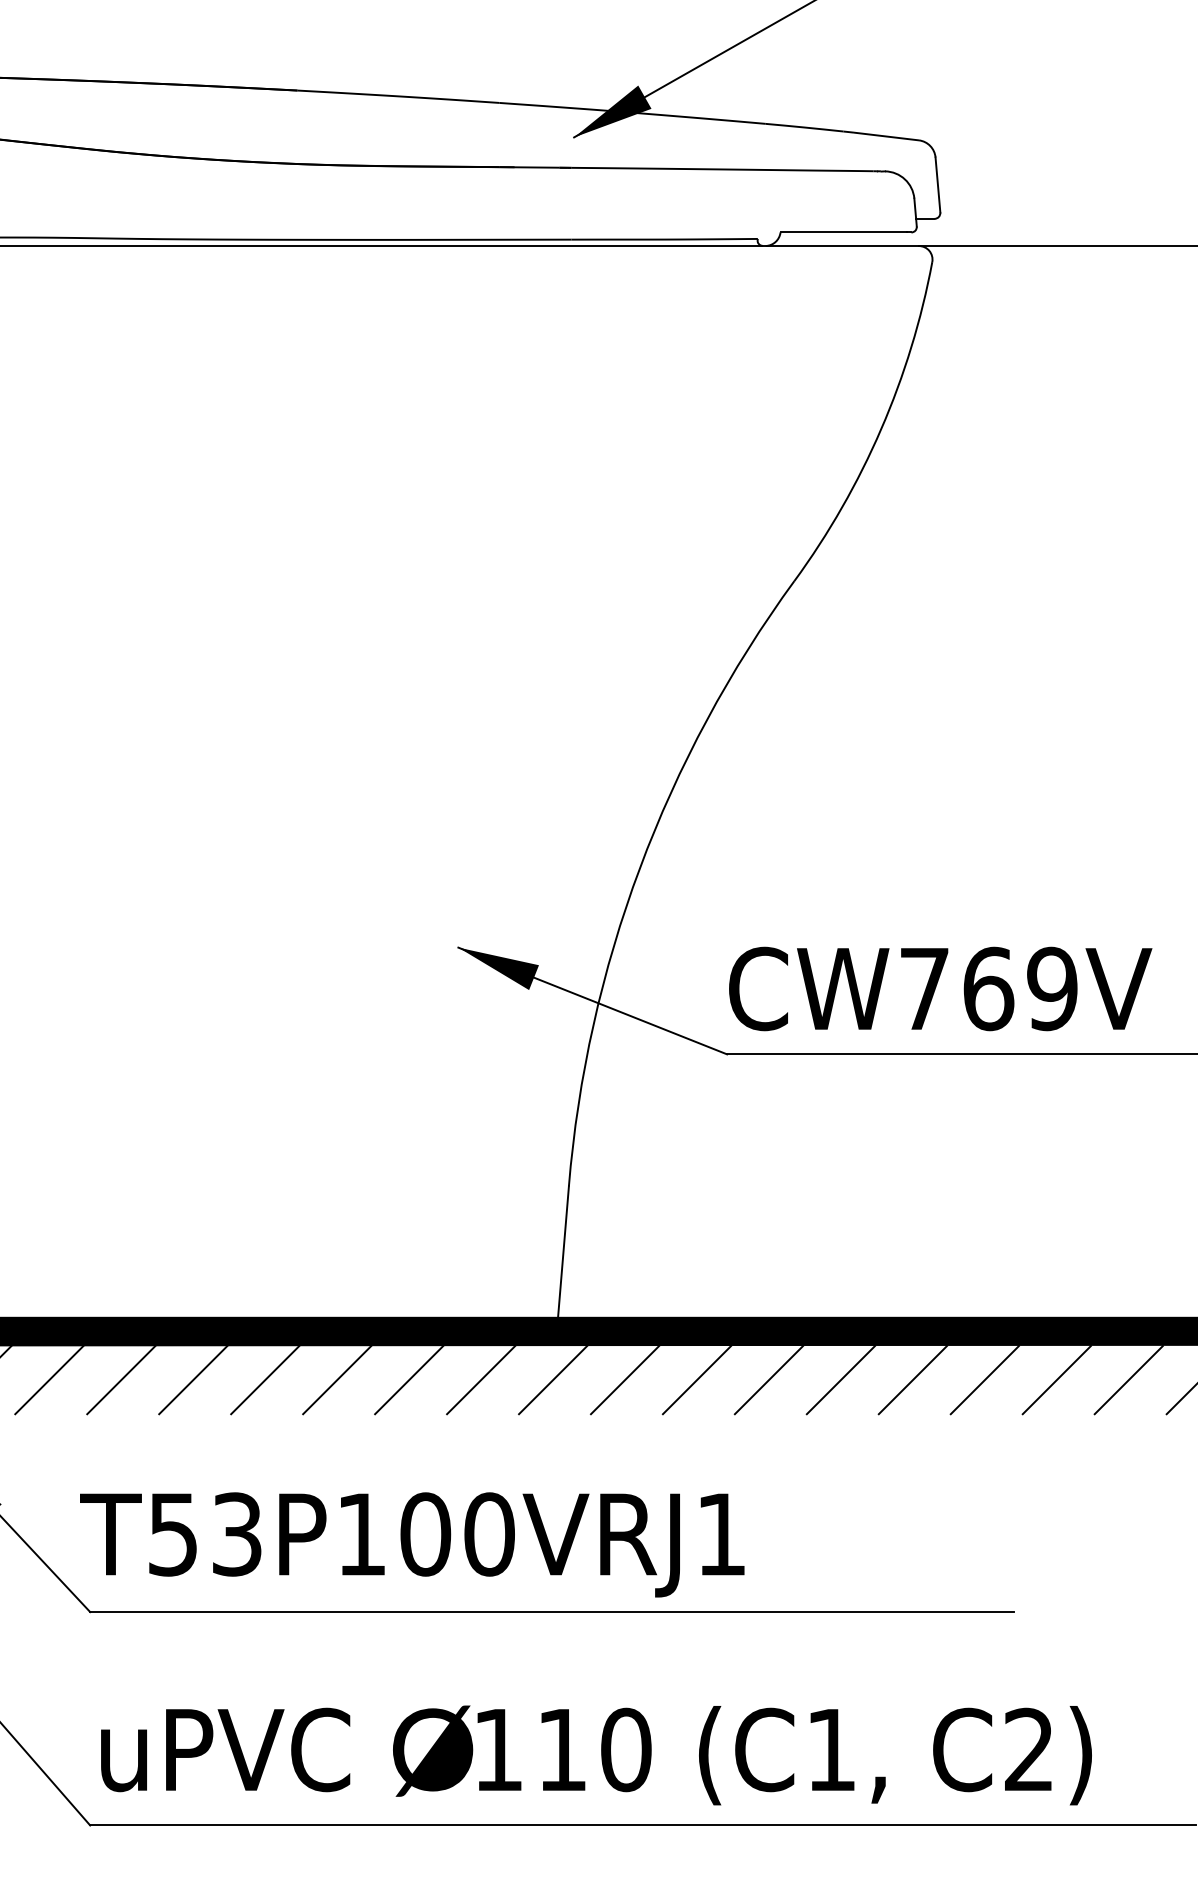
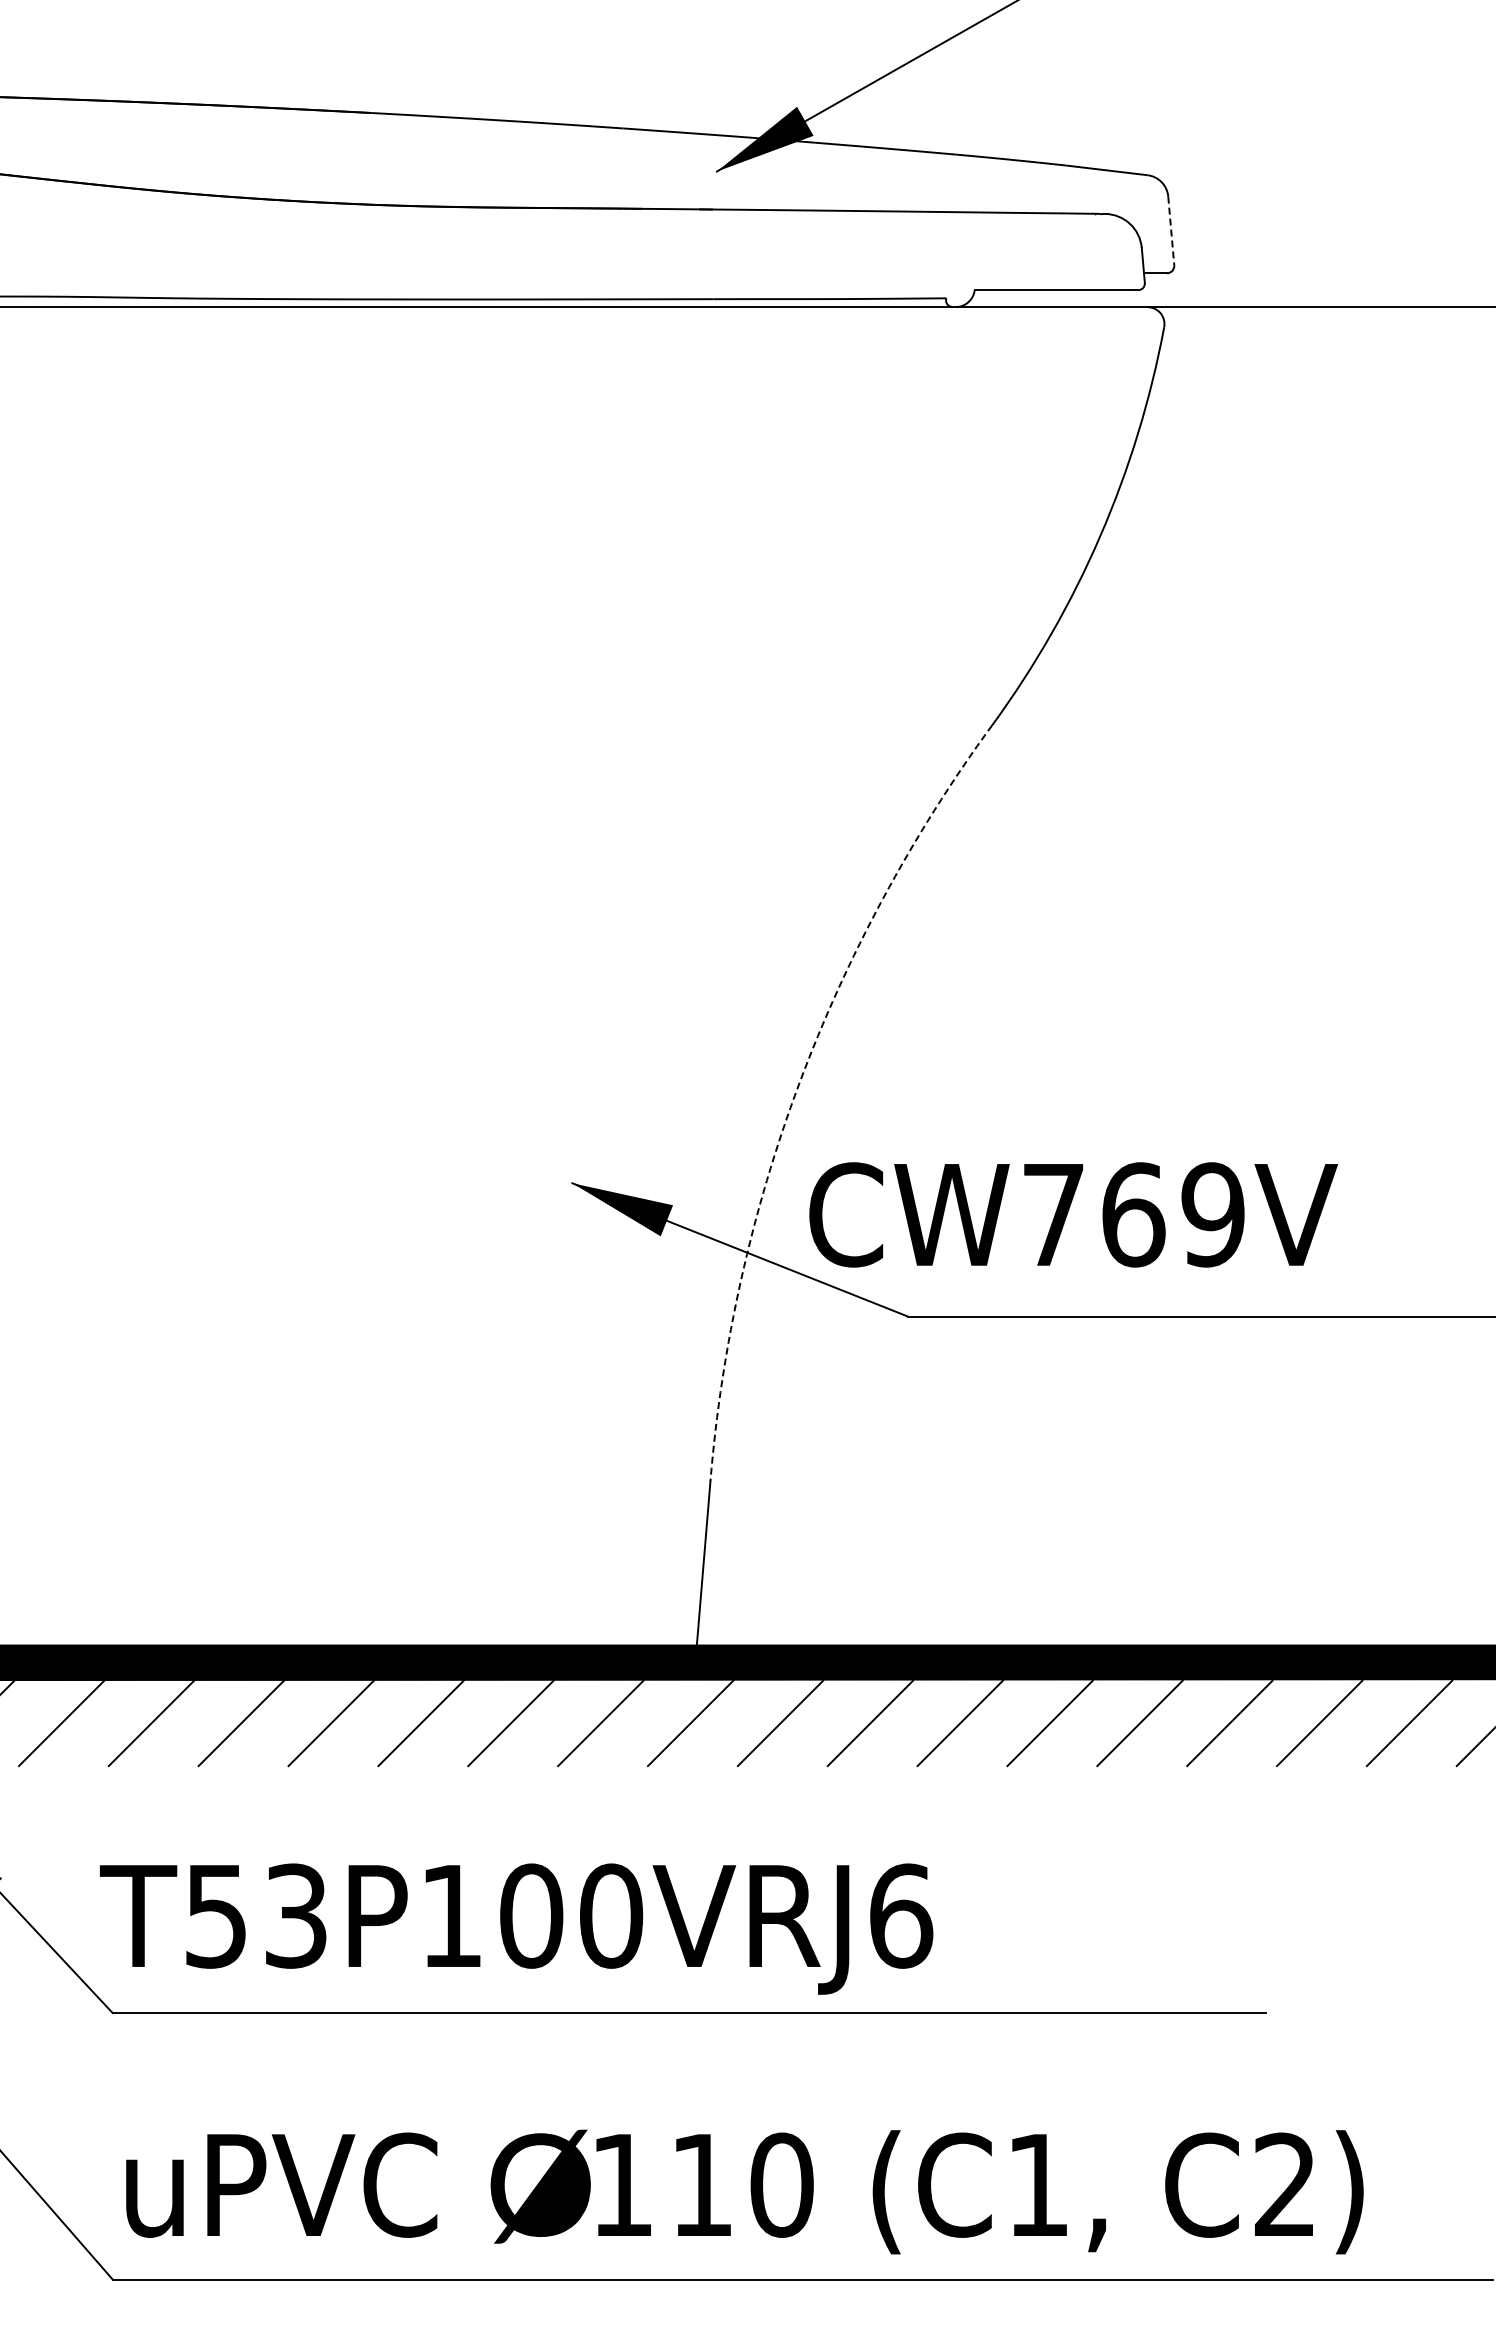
line: (938, 185) -> (1171, 231), solid -> dashed
arc: (640, 868) -> (799, 1084), solid -> dashed
text: (940, 988) -> (1073, 1214), moved
text: (721, 1533) -> (901, 1915), T53P100VRJ1 -> T53P100VRJ6

